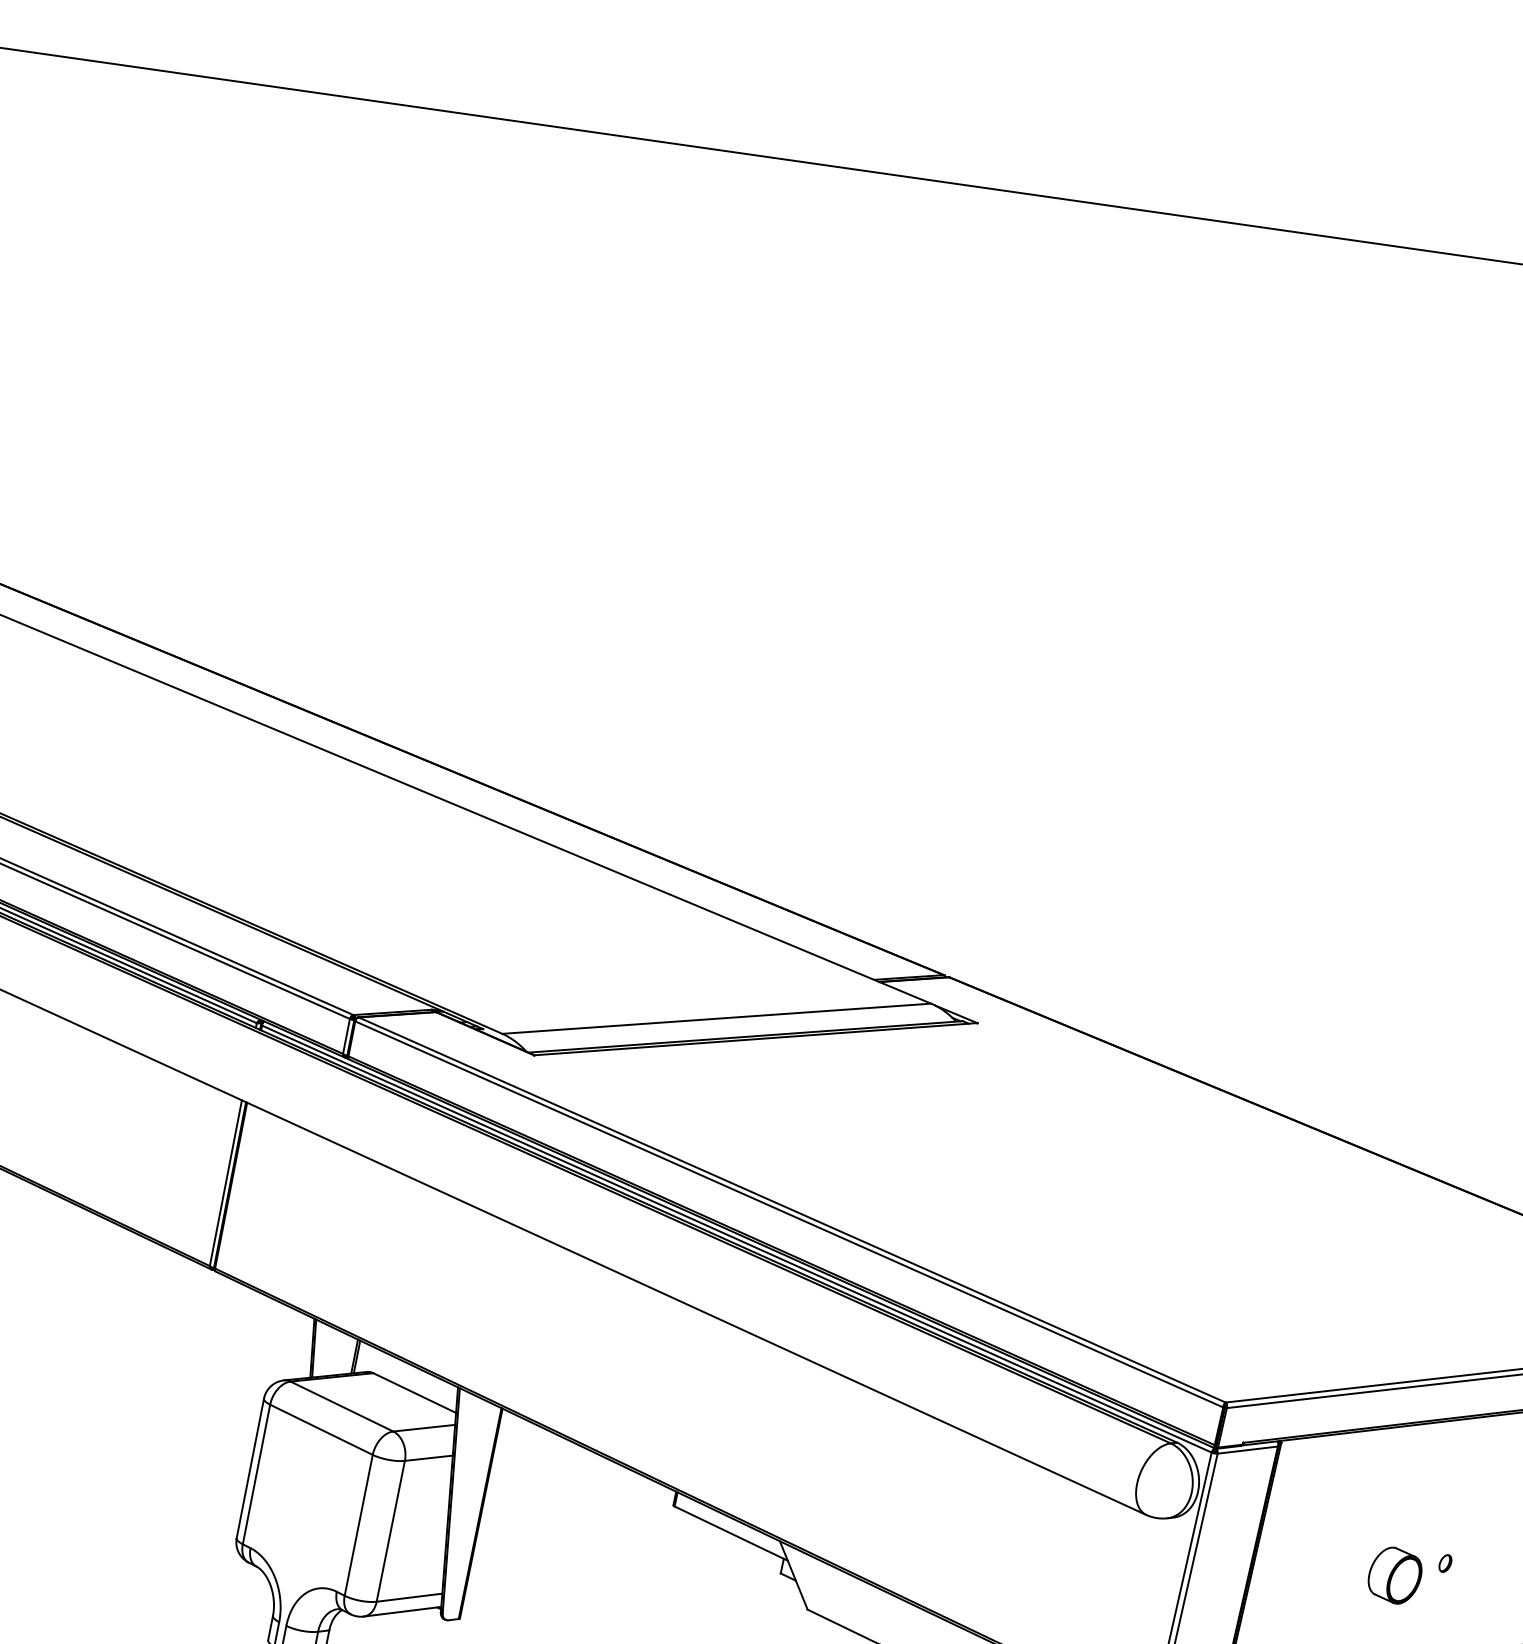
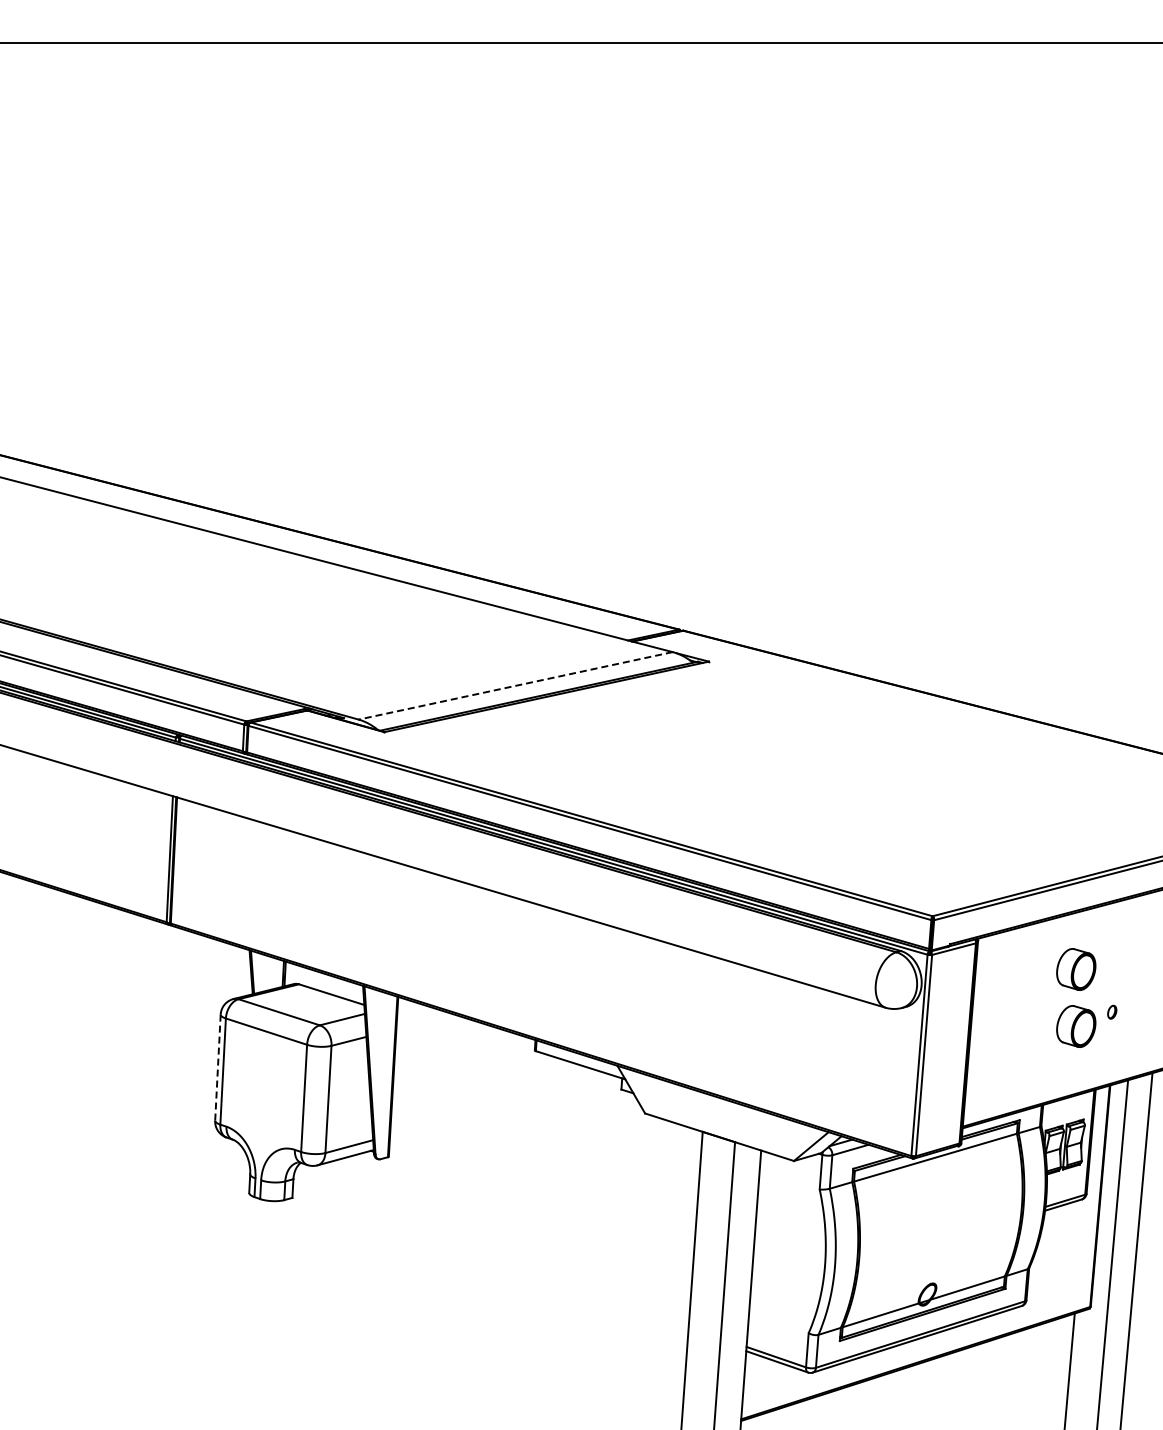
line: (716, 1018) -> (515, 685), solid -> dashed
line: (249, 1469) -> (217, 1068), solid -> dashed
part: (1406, 1500) -> (1076, 969), added

